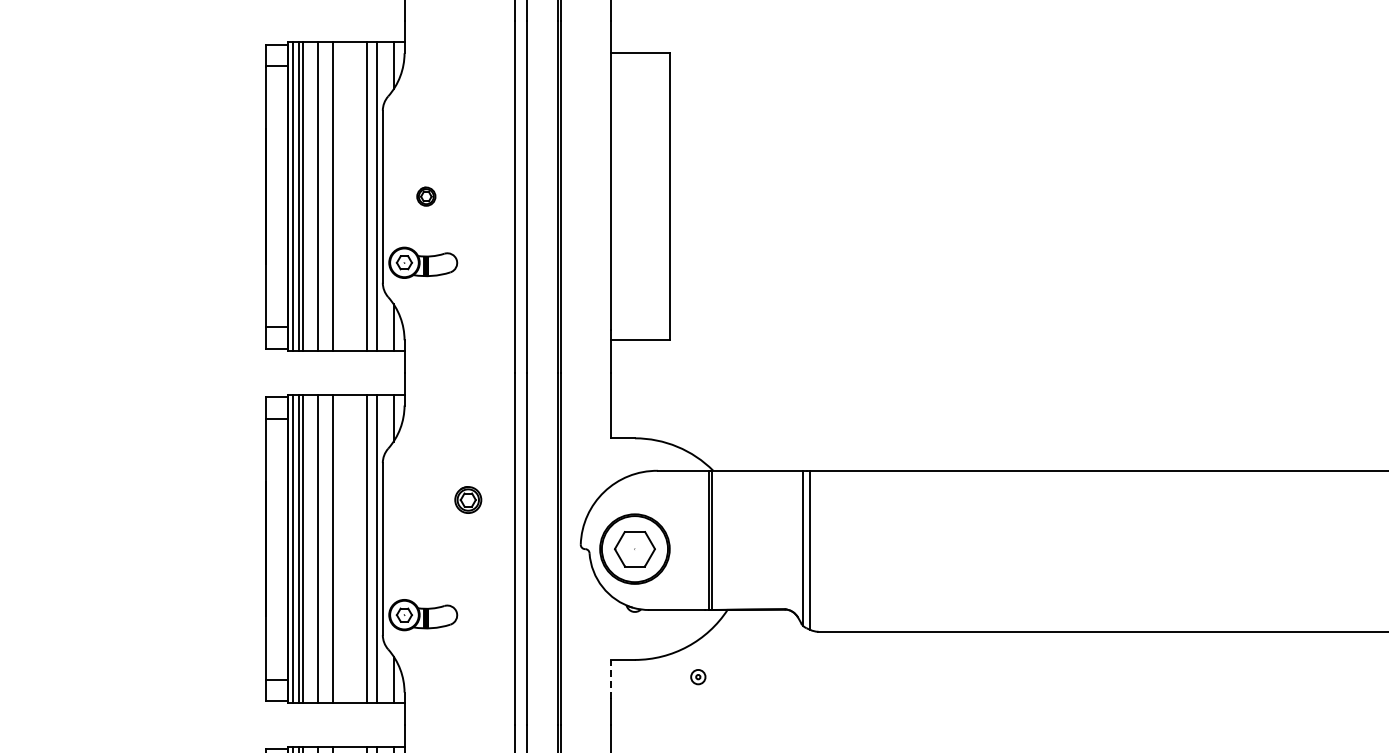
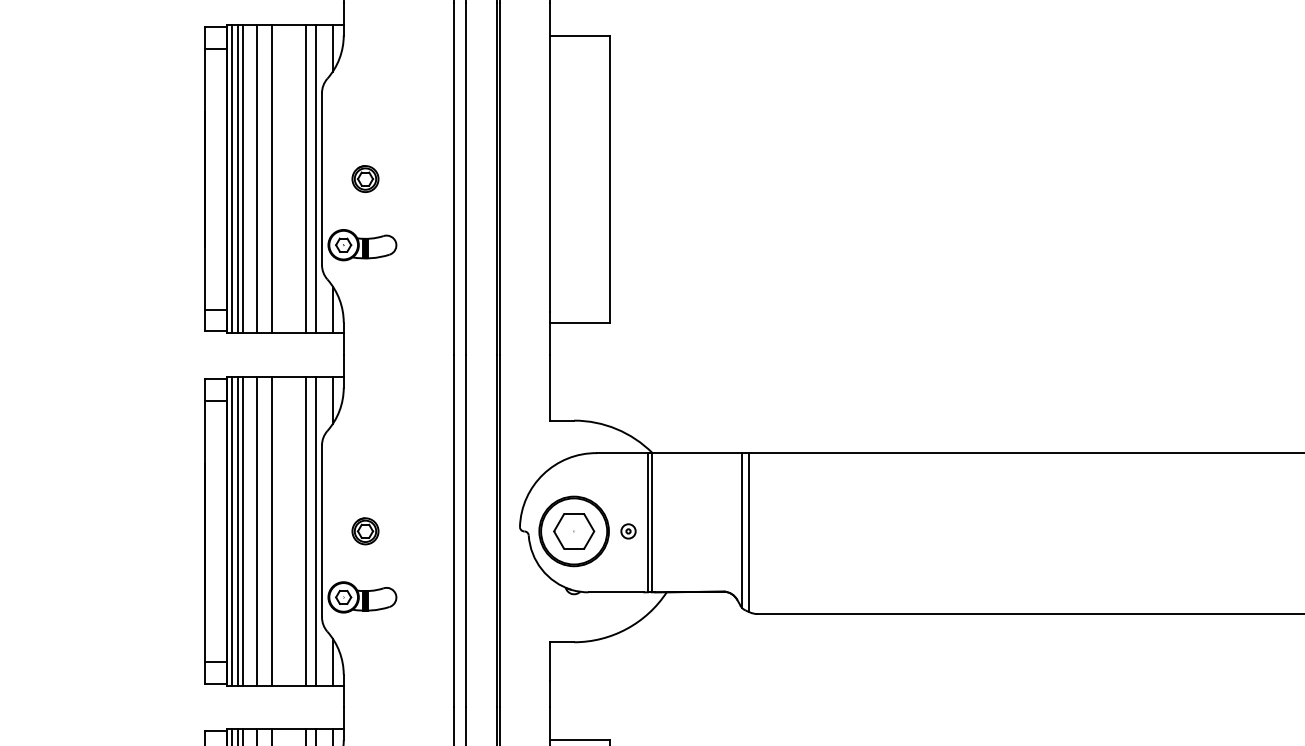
part: (426, 196) -> (365, 178), size x1.43
part: (468, 499) -> (365, 530), moved
part: (698, 677) -> (628, 531), moved
line: (611, 679) -> (550, 661), dashed -> solid

